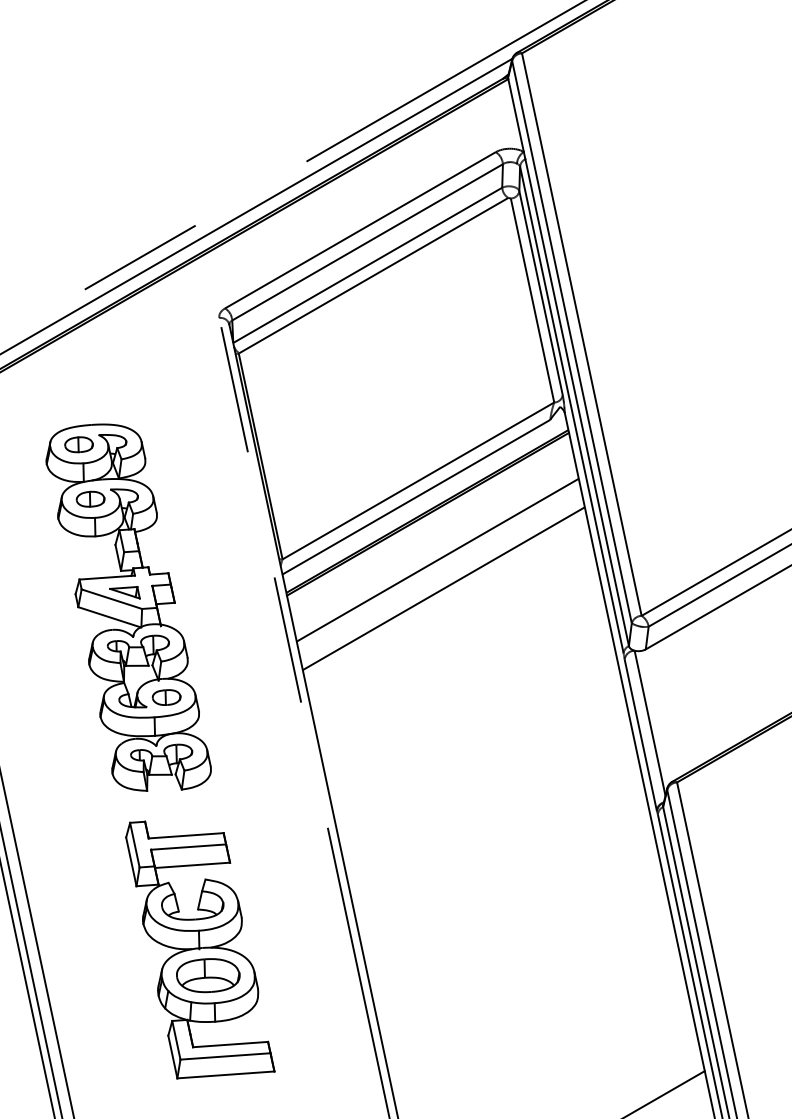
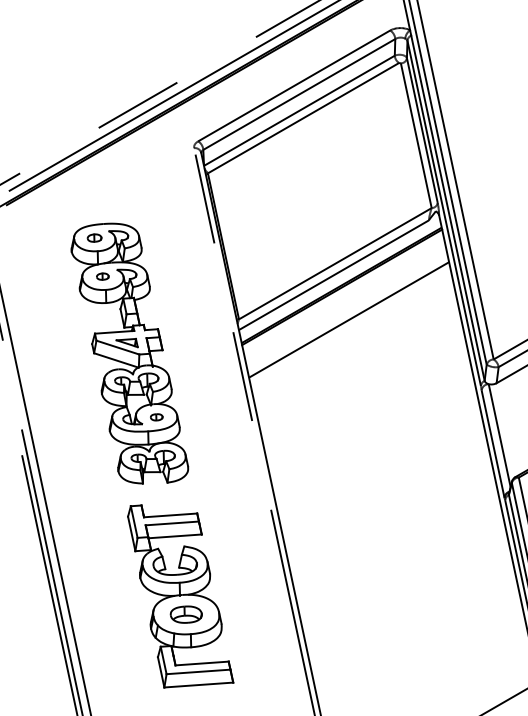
part: (78, 444) -> (94, 237), size x0.7
part: (90, 498) -> (102, 276), size x0.6
line: (443, 588) -> (353, 340), removed
part: (166, 697) -> (156, 417), size x0.6
part: (208, 975) -> (186, 614), size x0.7

